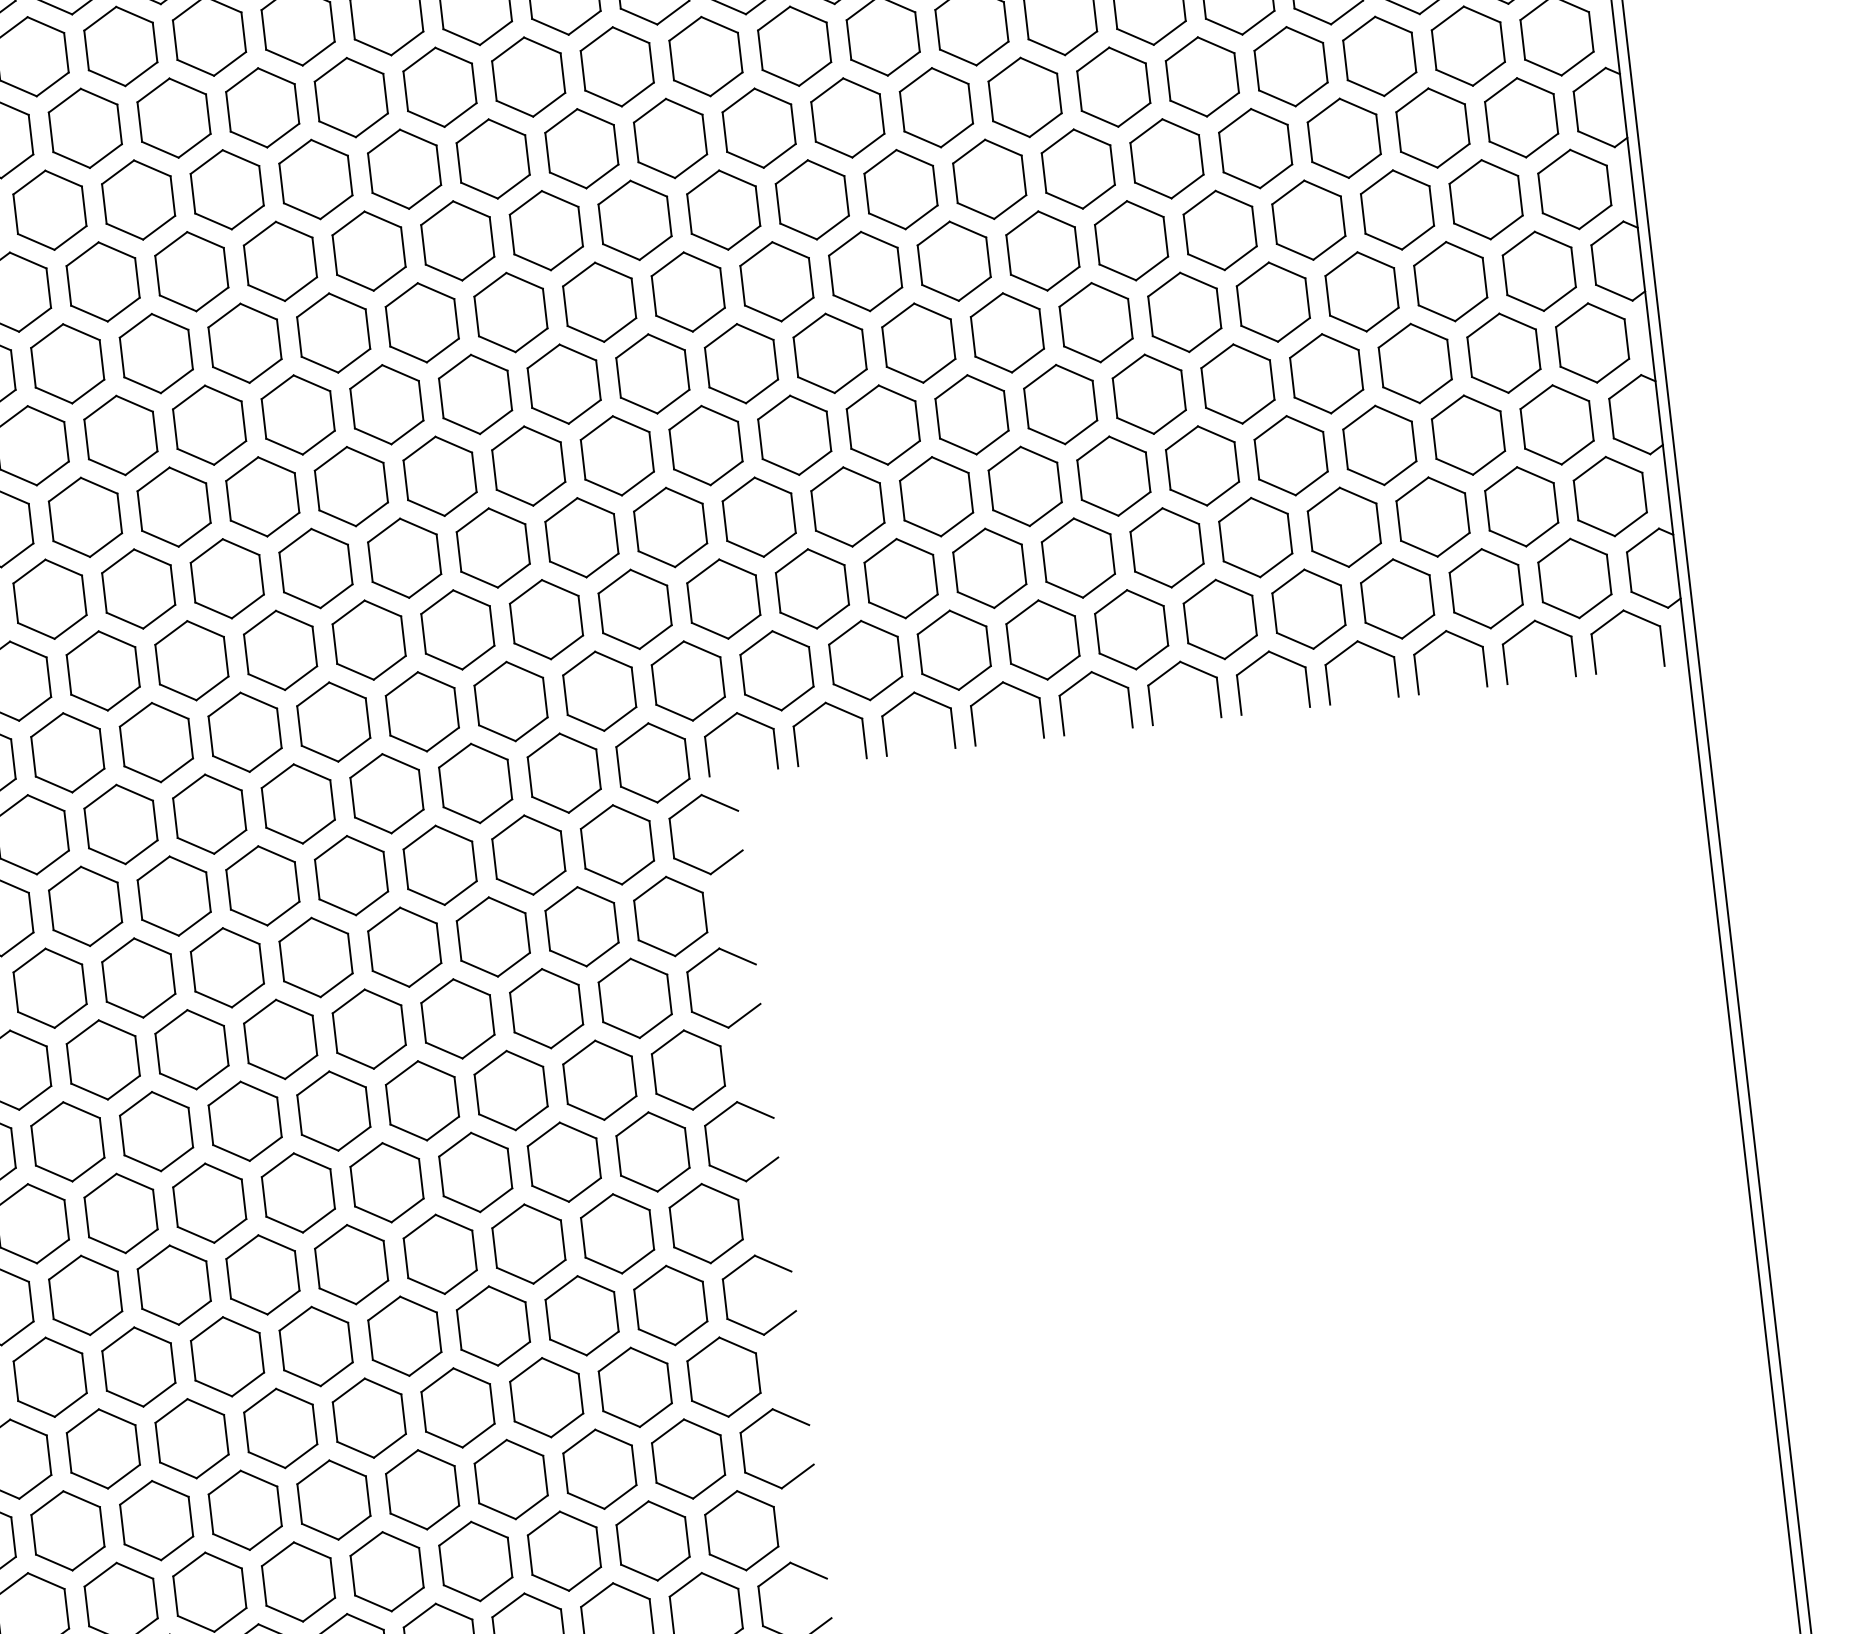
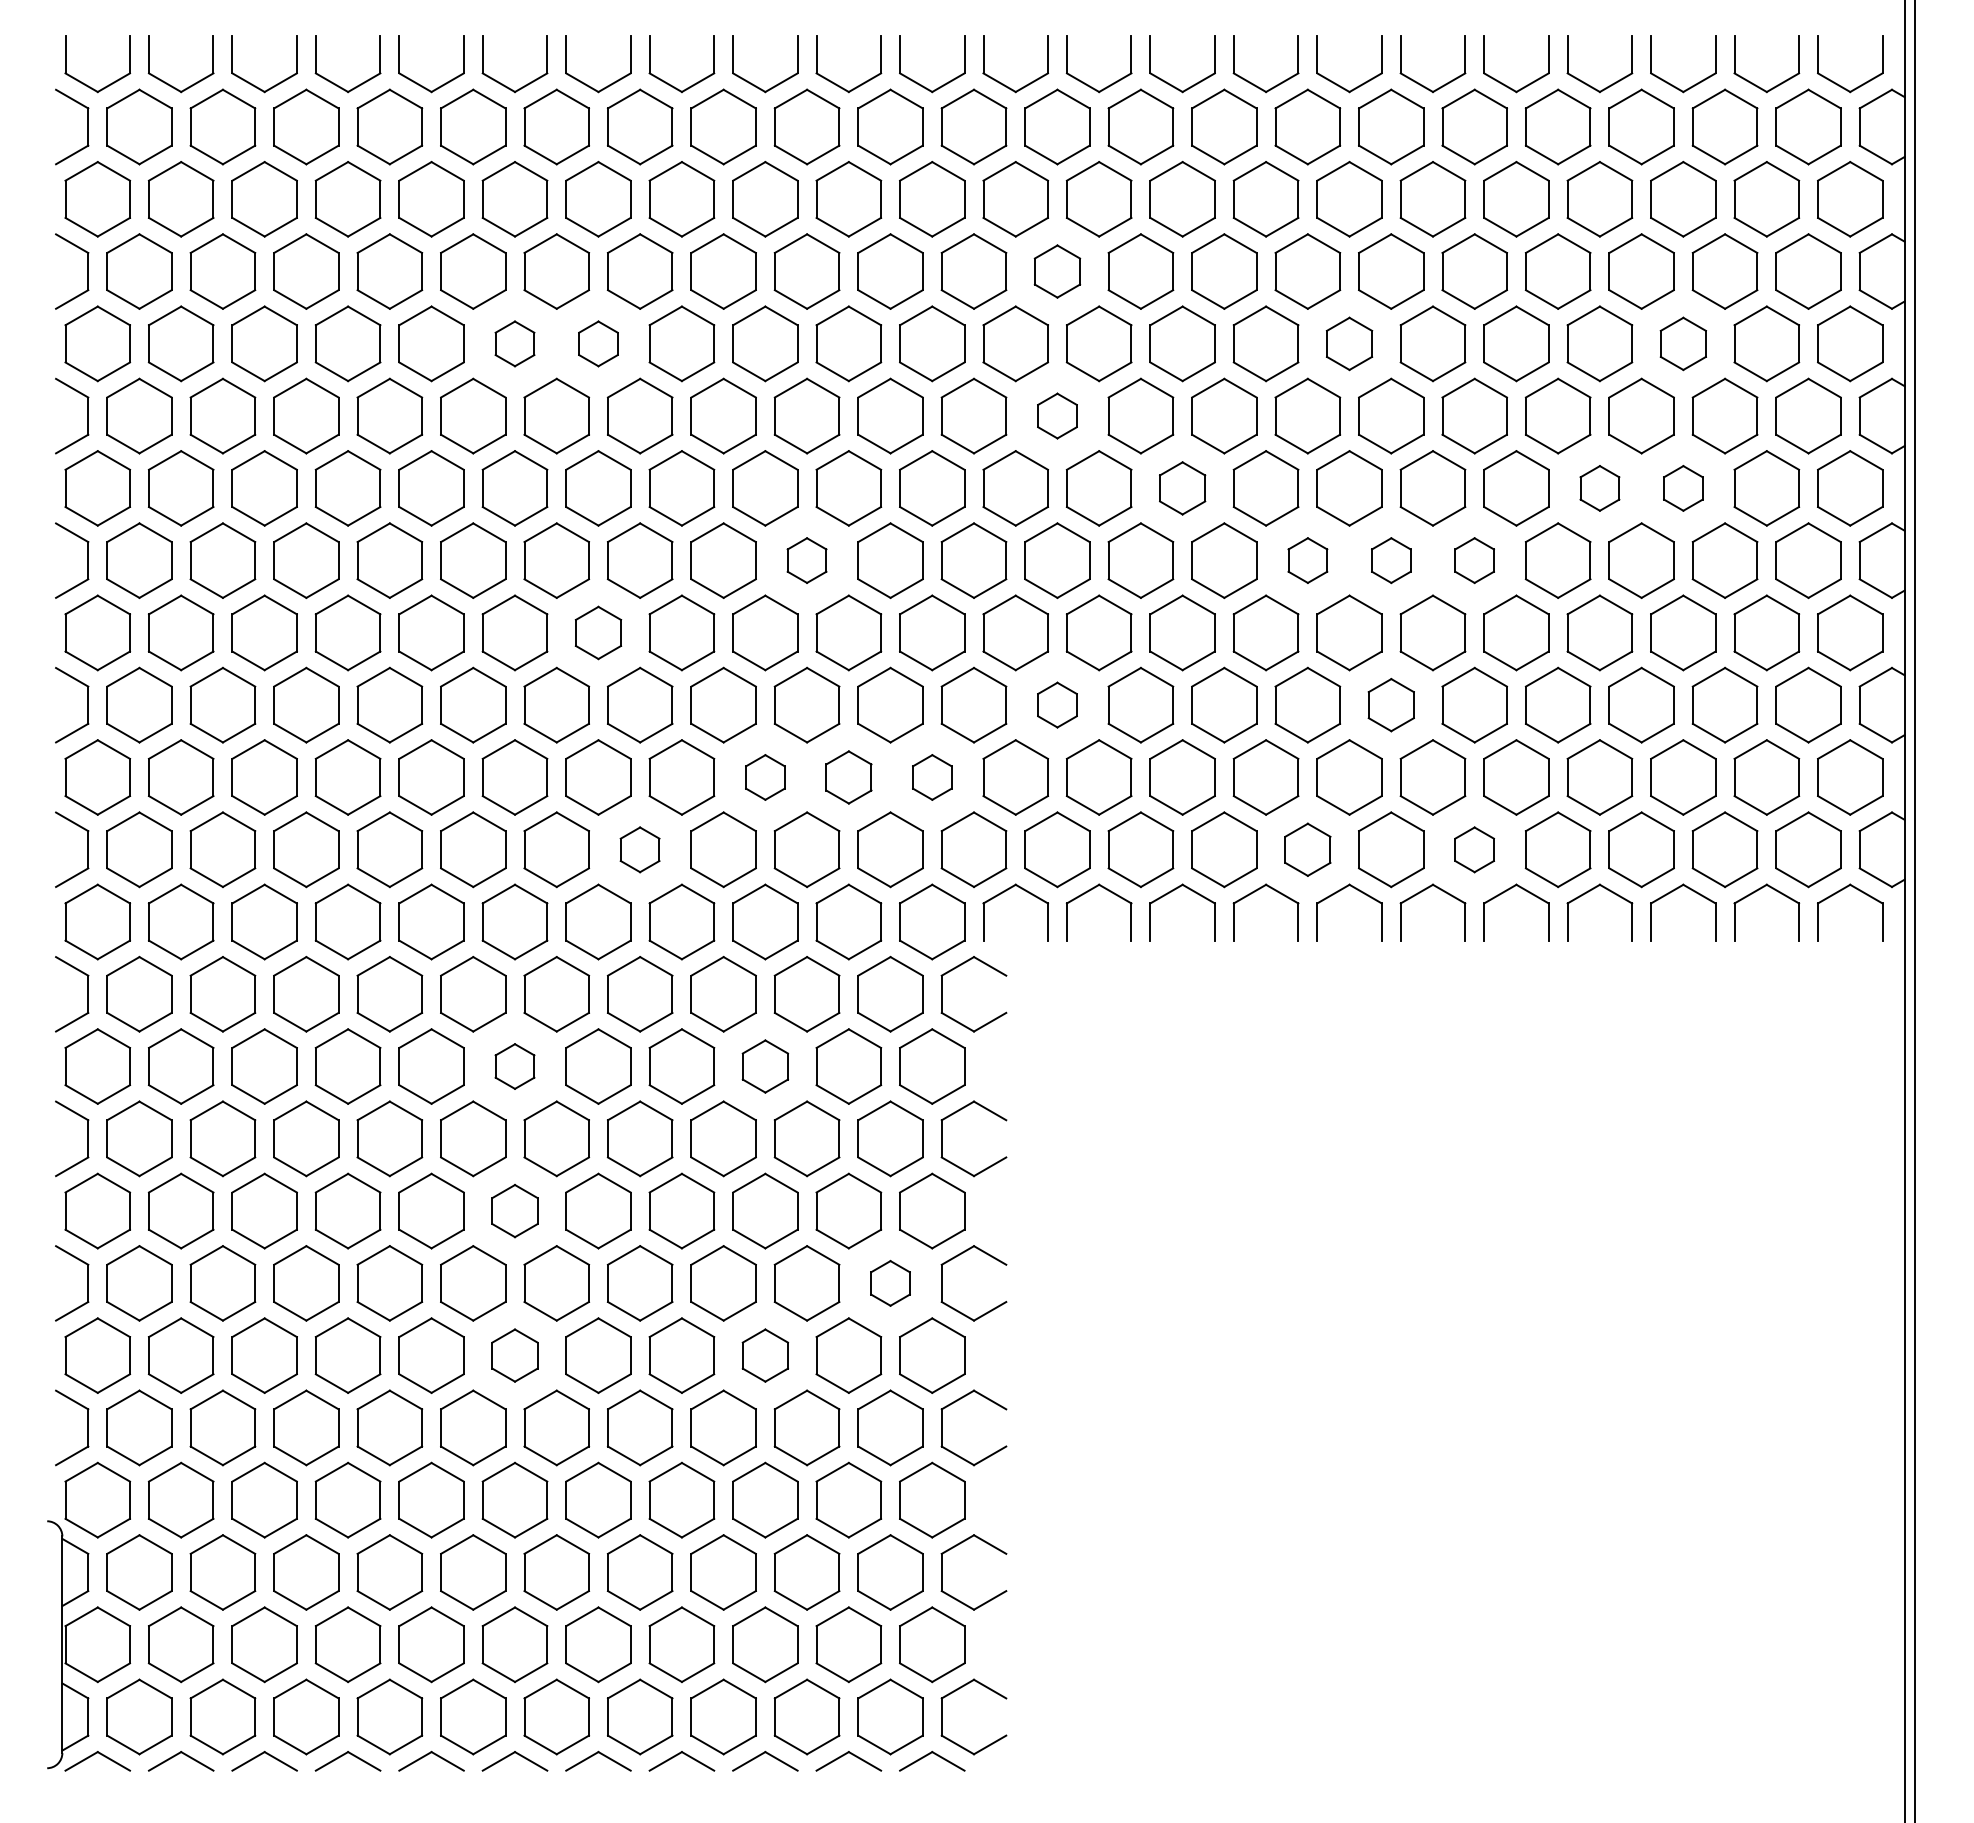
part: (705, 56) -> (1057, 271), size x0.7
part: (1379, 56) -> (1683, 343), size x0.7
part: (1025, 97) -> (1349, 343), size x0.7
part: (227, 189) -> (598, 343), size x0.6
part: (138, 199) -> (514, 343), size x0.6
part: (723, 209) -> (1057, 415), size x0.6
part: (1397, 210) -> (1683, 488), size x0.6
part: (1308, 220) -> (1599, 488), size x0.6
part: (865, 271) -> (1182, 488), size x0.7
part: (1184, 312) -> (1474, 560), size x0.6
part: (1096, 322) -> (1391, 560), size x0.6
part: (1007, 332) -> (1307, 560), size x0.6
part: (474, 394) -> (806, 560), size x0.6
part: (1114, 475) -> (1391, 704), size x0.7
part: (262, 496) -> (598, 632), size x0.7
part: (759, 516) -> (1057, 704), size x0.6
part: (635, 609) -> (932, 777), size x0.6
part: (546, 619) -> (848, 777), size x0.7
part: (1220, 619) -> (1474, 849), size x0.6
part: (457, 629) -> (765, 777), size x0.6
part: (1042, 639) -> (1307, 849), size x0.7
part: (332, 721) -> (639, 849), size x0.6
part: (493, 936) -> (765, 1066), size x0.7
part: (226, 967) -> (514, 1066), size x0.6
part: (244, 1120) -> (514, 1210), size x0.7
part: (652, 1152) -> (890, 1283), size x0.6
part: (529, 1243) -> (765, 1355), size x0.7
part: (262, 1274) -> (514, 1355), size x0.7

